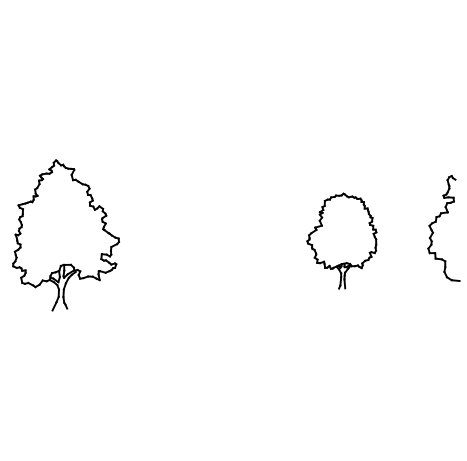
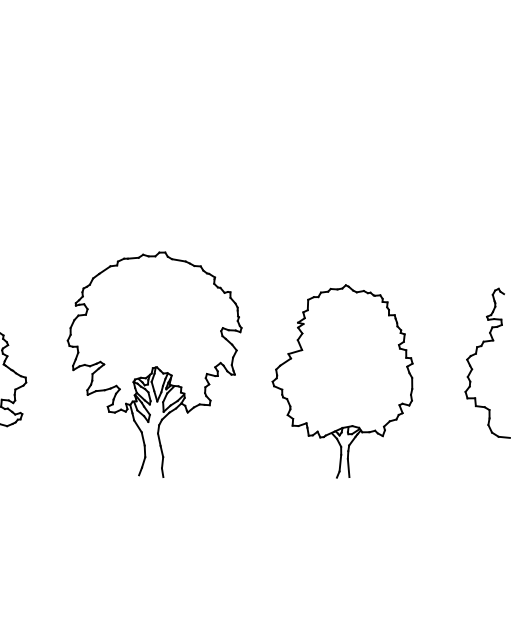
part: (209, 229) -> (154, 364), added
part: (341, 240) -> (342, 380), size x1.43

